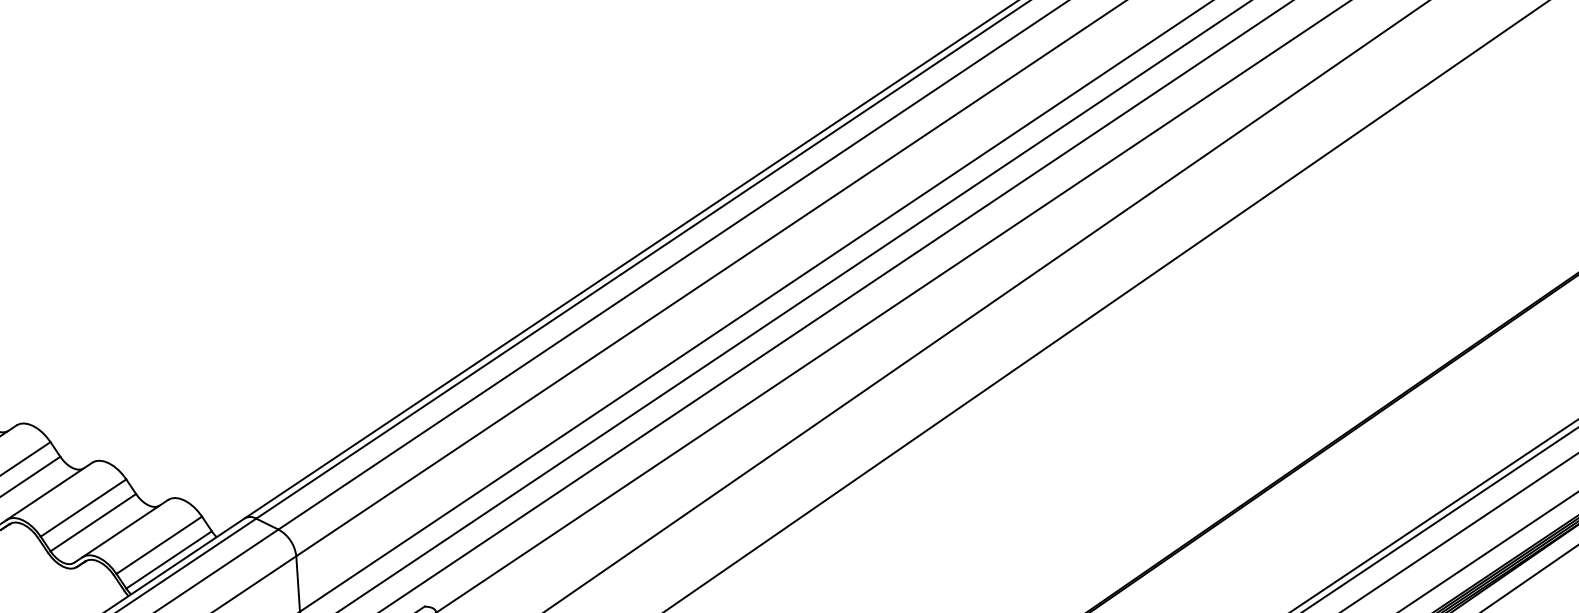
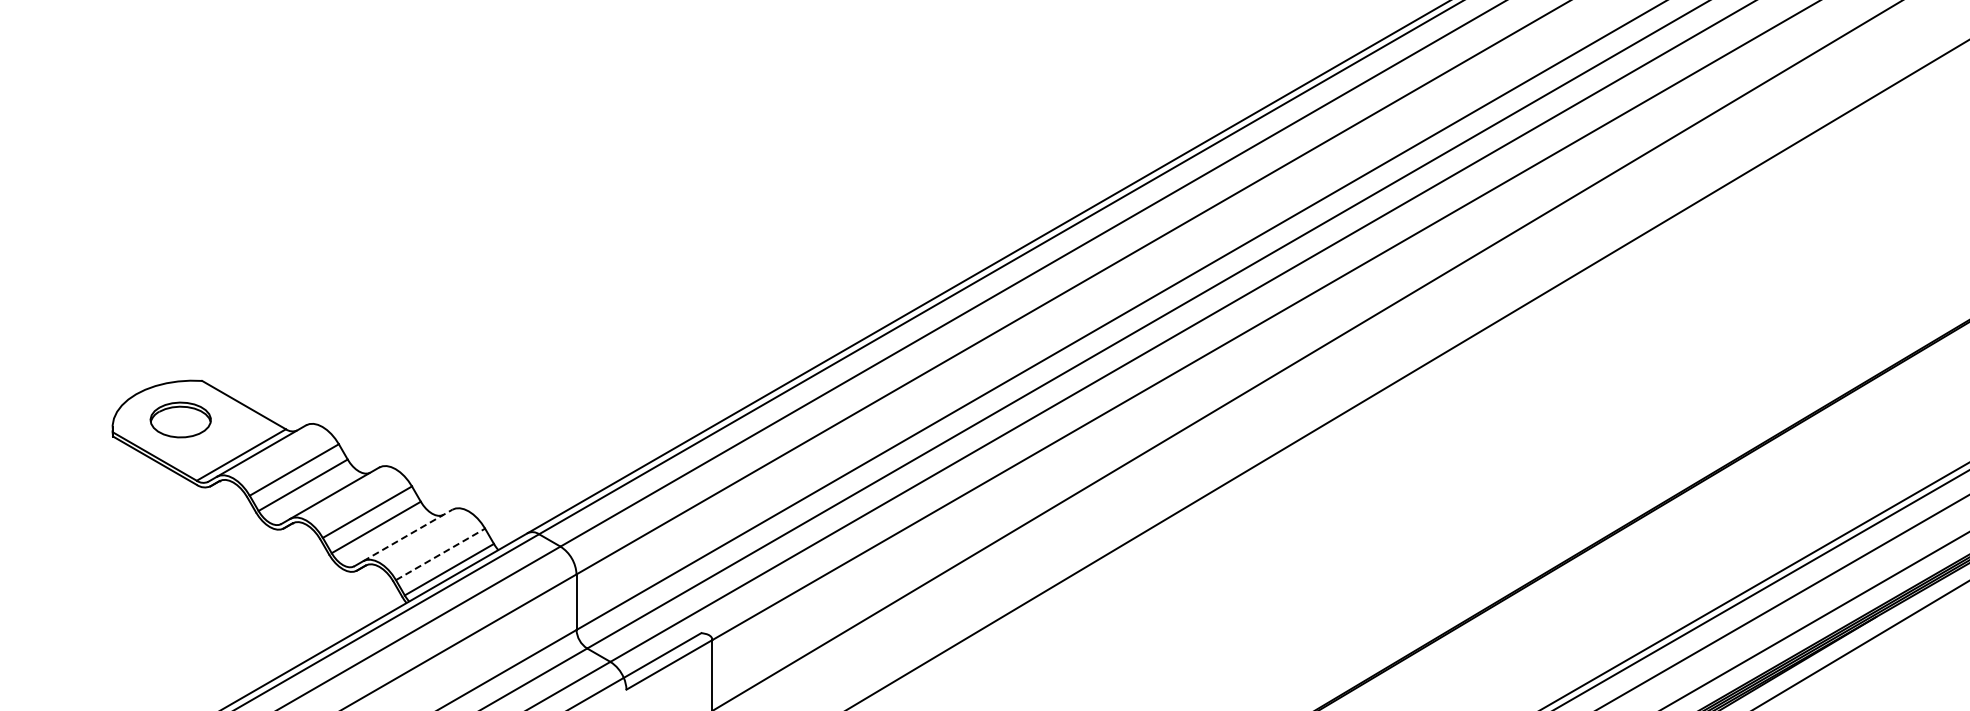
line: (126, 528) -> (408, 535), solid -> dashed
line: (160, 545) -> (441, 554), solid -> dashed

